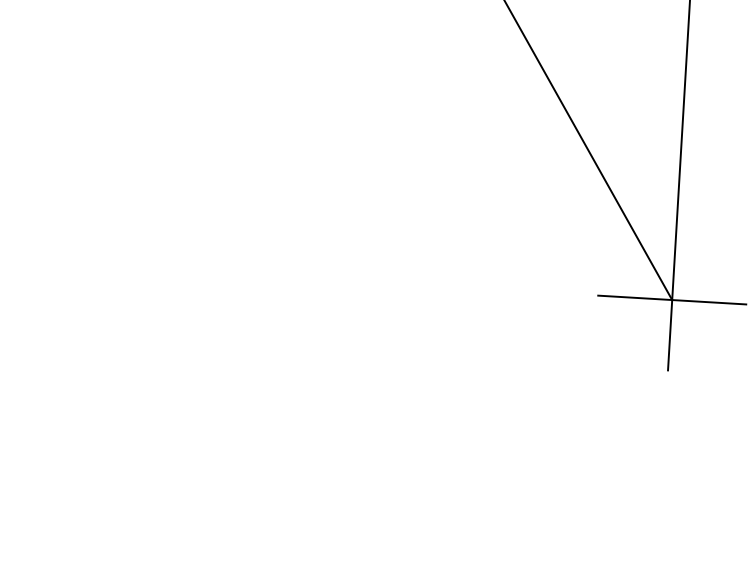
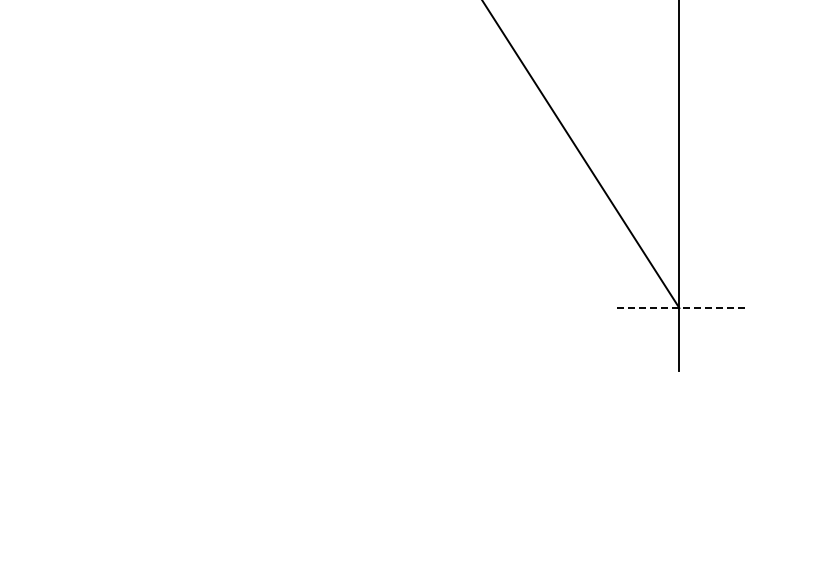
line: (672, 300) -> (679, 308), solid -> dashed

